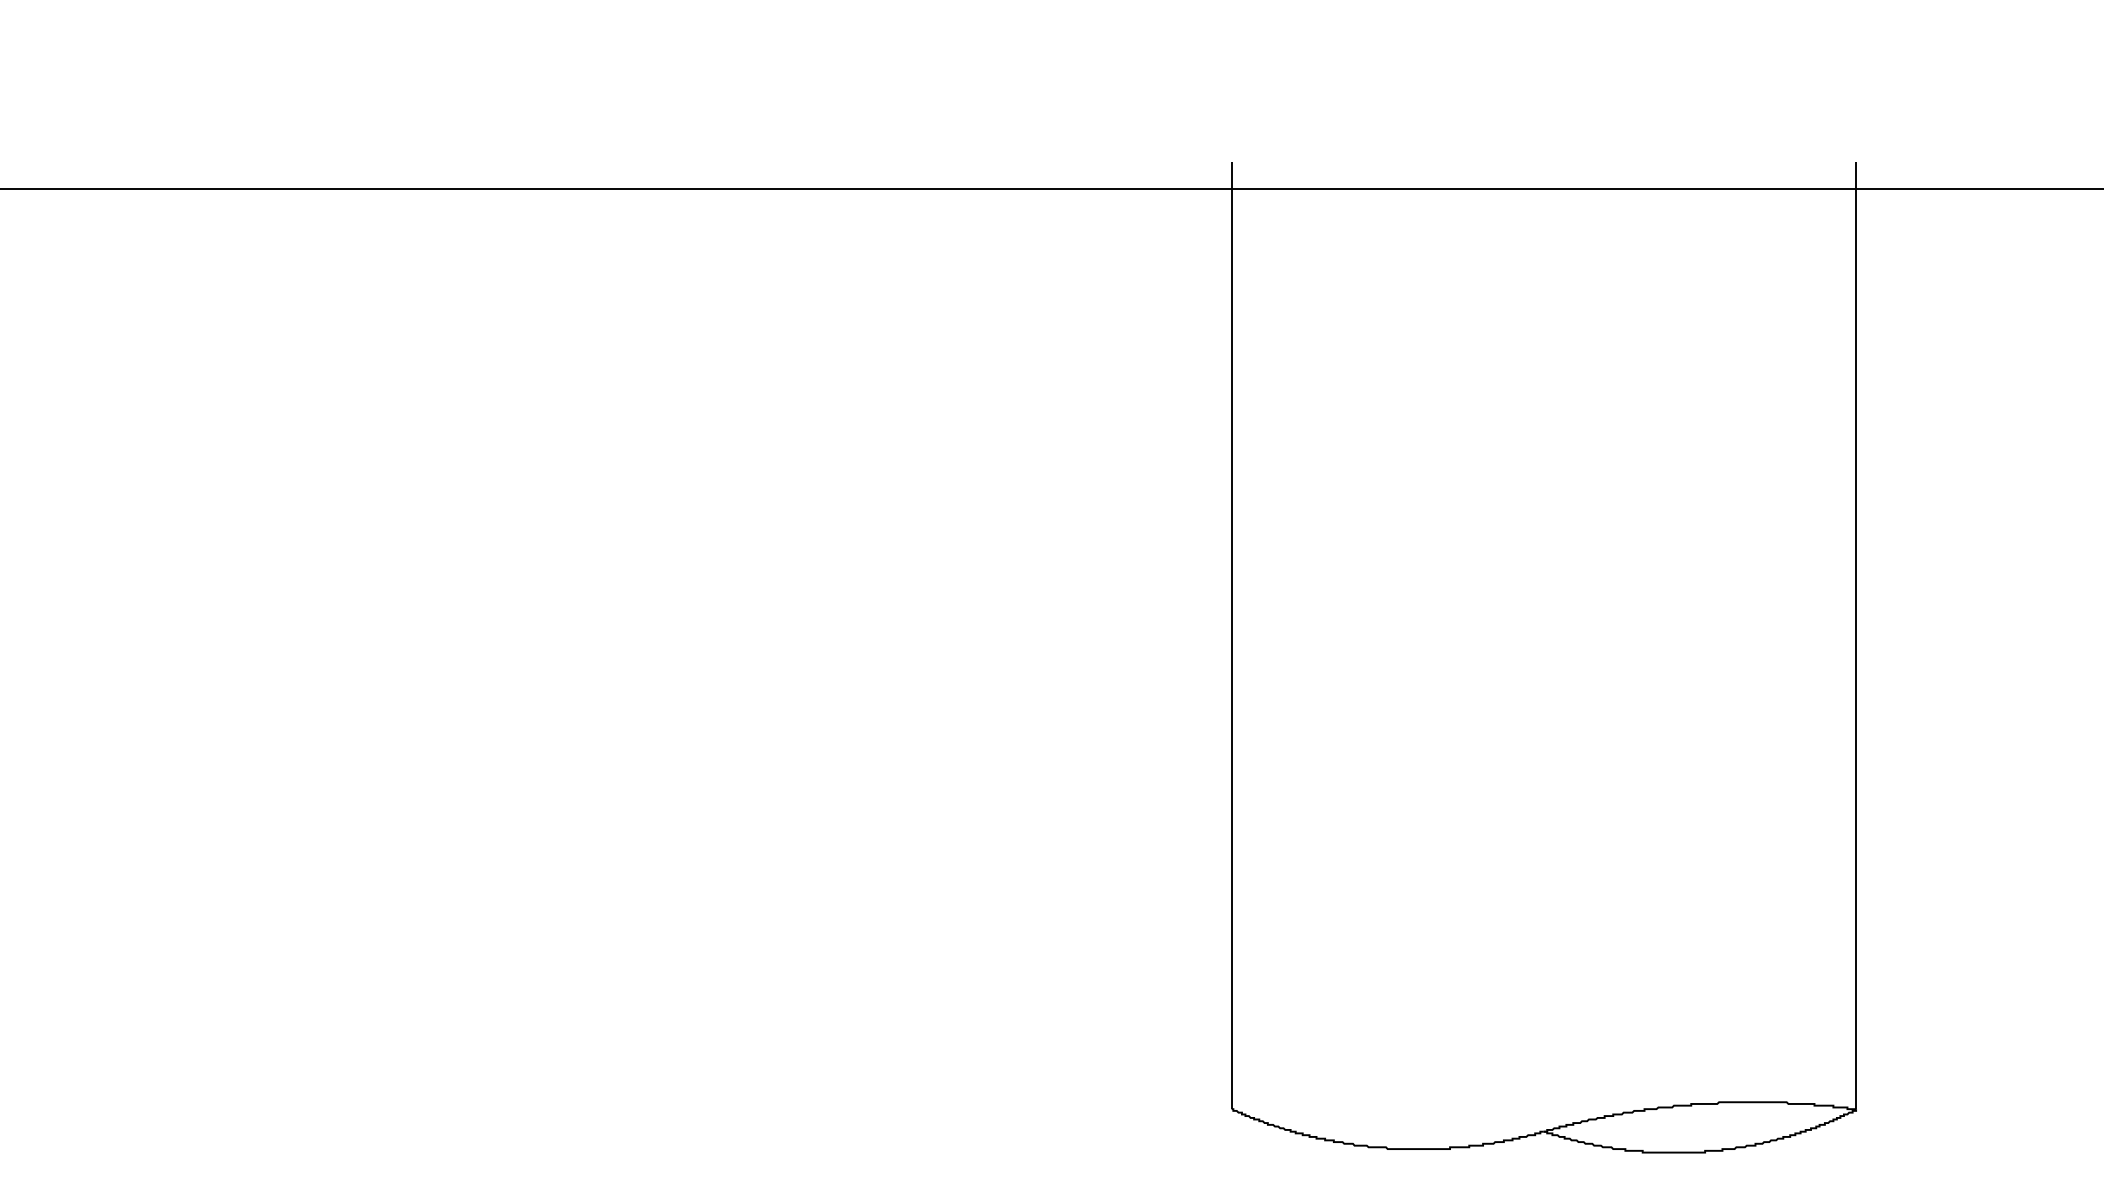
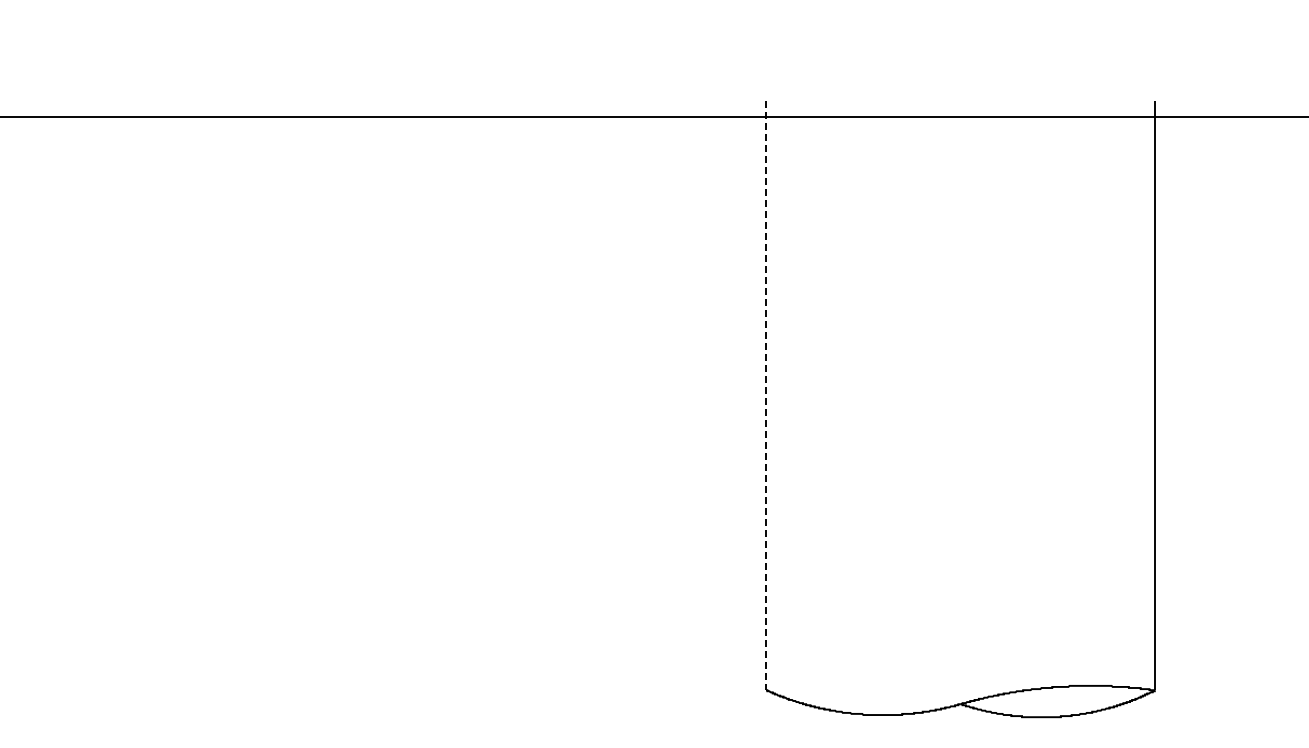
line: (1232, 635) -> (766, 395), solid -> dashed

